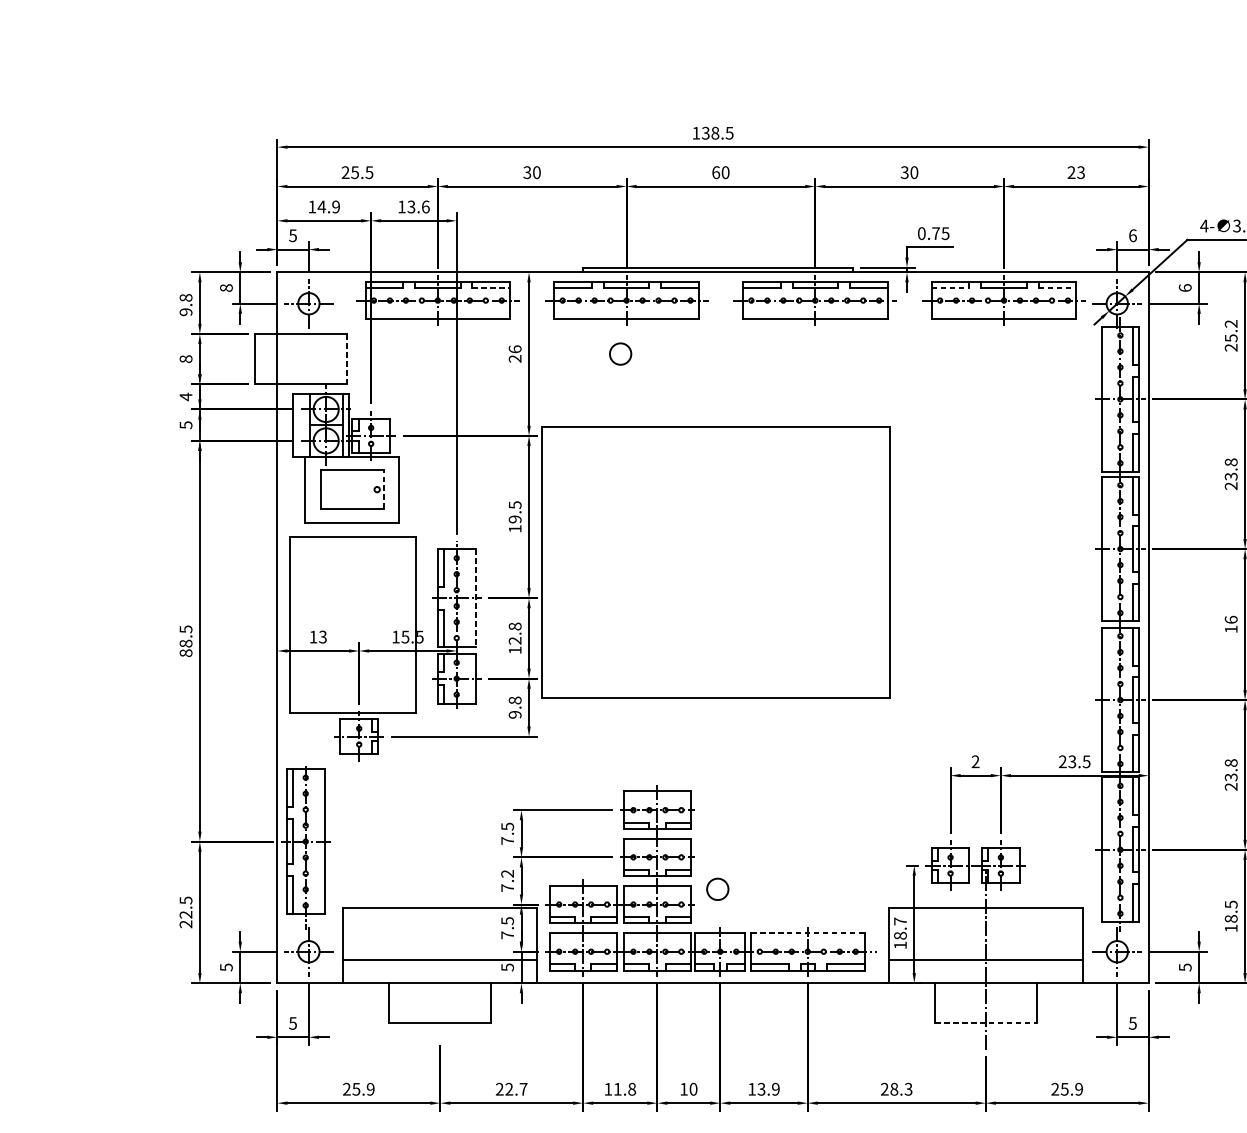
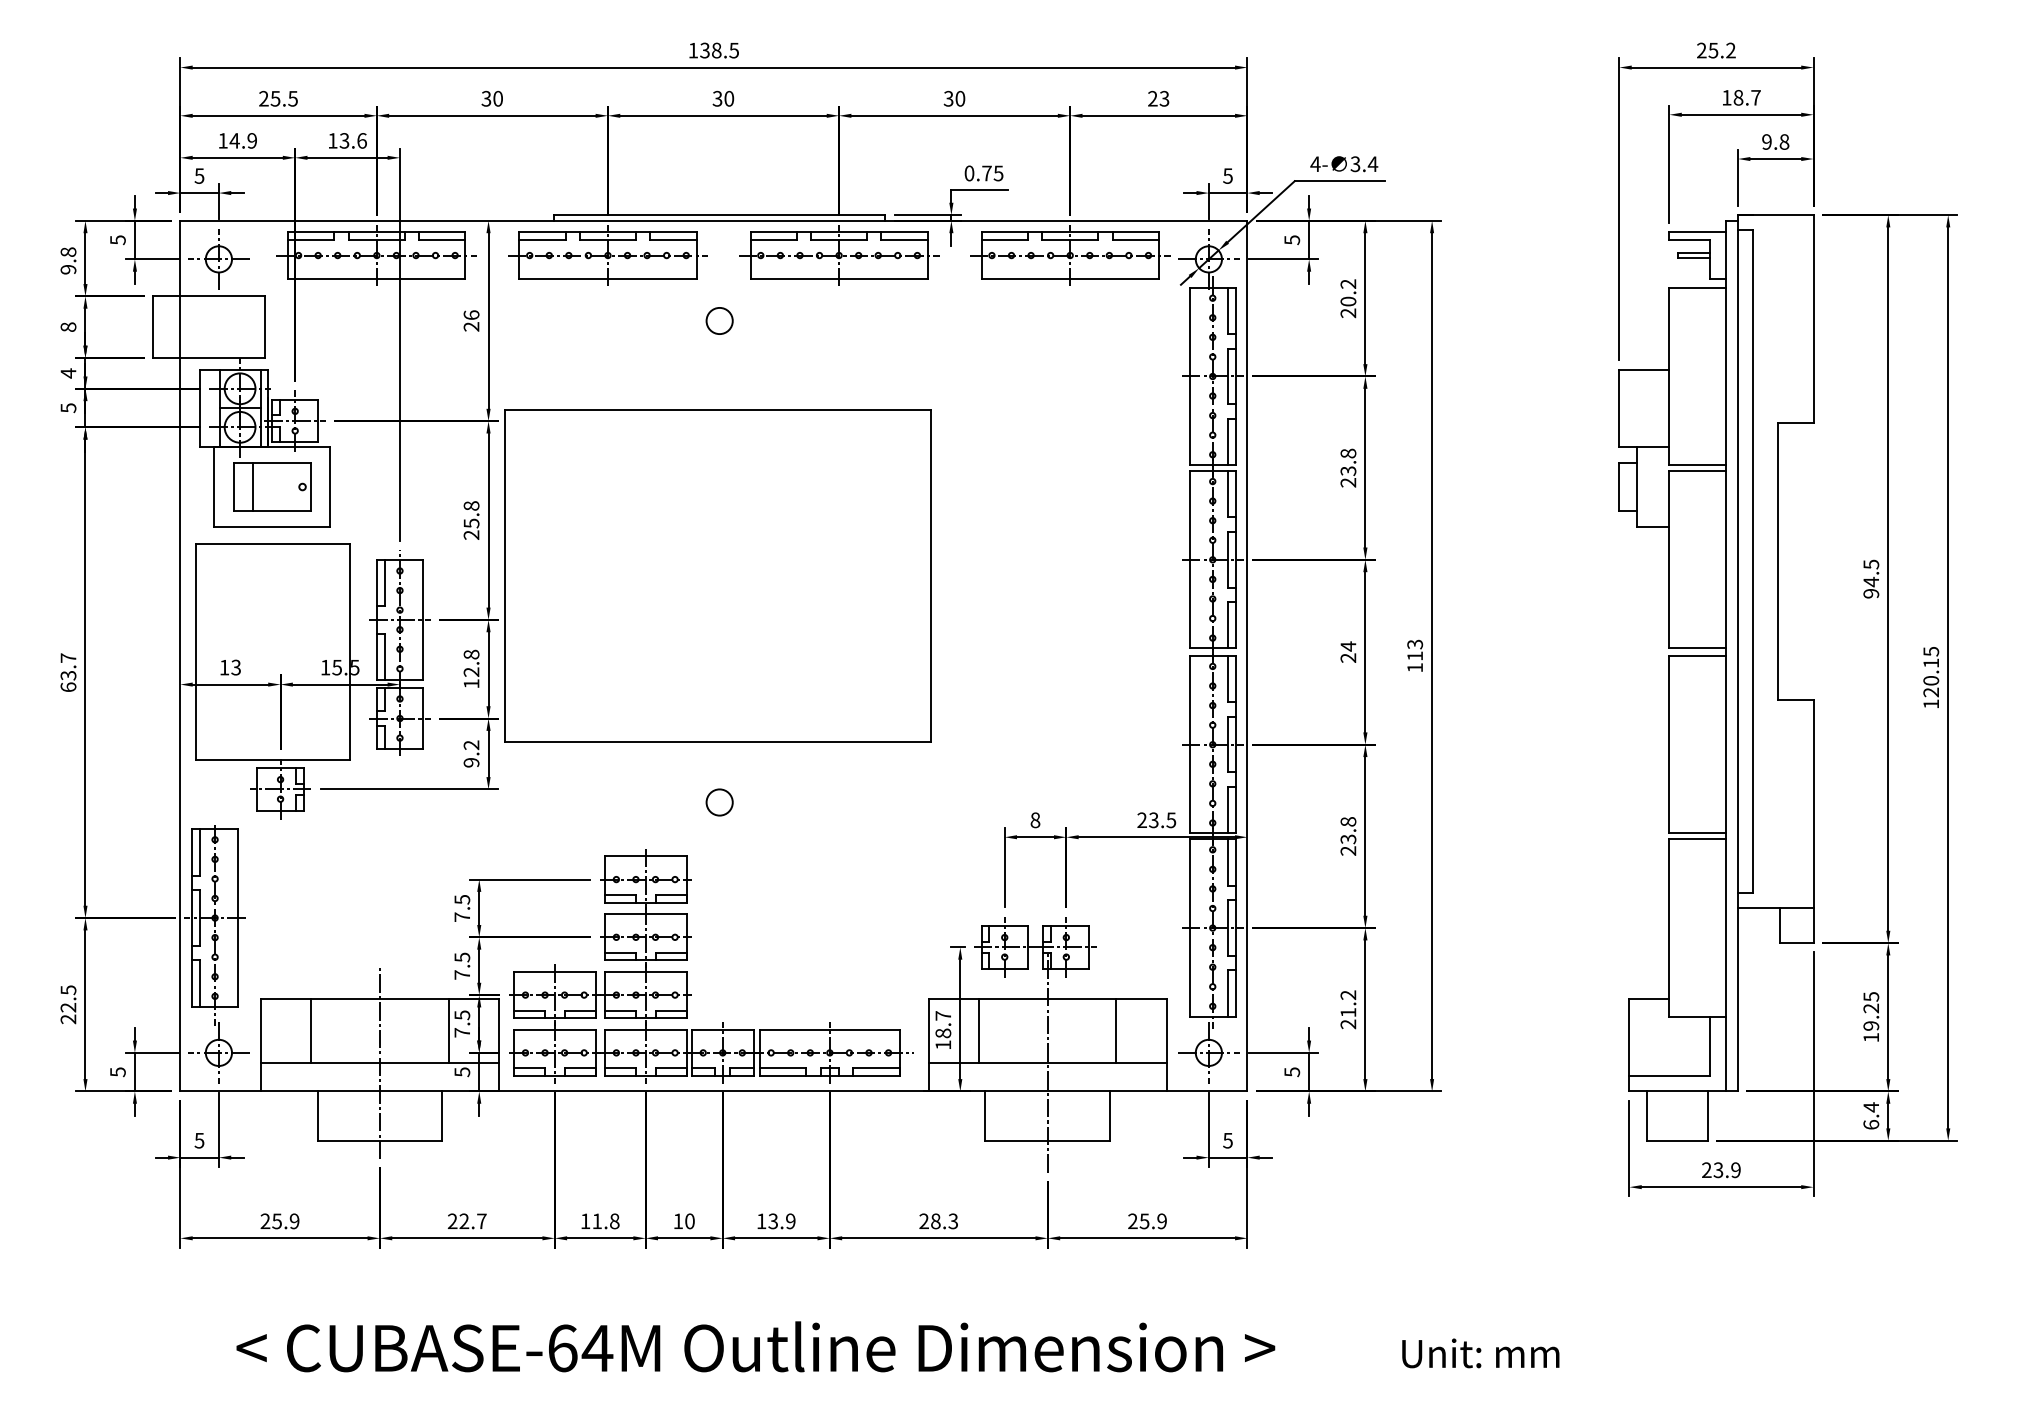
text: (716, 172) -> (717, 98), 60 -> 30
text: (1132, 235) -> (1227, 175), 6 -> 5
text: (226, 288) -> (117, 240), 8 -> 5
line: (491, 288) -> (442, 240), dashed -> solid
line: (951, 288) -> (1005, 240), dashed -> solid
line: (1058, 288) -> (1136, 240), dashed -> solid
text: (1185, 288) -> (1292, 240), 6 -> 5
text: (1231, 338) -> (1348, 301), 25.2 -> 20.2
circle: (620, 353) -> (719, 320), moved
line: (346, 359) -> (265, 327), dashed -> solid
line: (336, 489) -> (252, 486), added
line: (383, 490) -> (310, 487), dashed -> solid
text: (515, 516) -> (471, 520), 19.5 -> 25.8
line: (475, 598) -> (423, 620), dashed -> solid
text: (1231, 623) -> (1348, 651), 16 -> 24
text: (186, 641) -> (68, 672), 88.5 -> 63.7
text: (515, 700) -> (471, 745), 9.8 -> 9.2
text: (975, 761) -> (1035, 820), 2 -> 8
text: (507, 873) -> (462, 957), 7.2 -> 7.5
circle: (717, 889) -> (719, 802), moved
text: (1231, 916) -> (1348, 1009), 18.5 -> 21.2
line: (807, 932) -> (829, 1029), dashed -> solid
line: (384, 933) -> (311, 1030), added
line: (496, 933) -> (448, 1030), added
line: (929, 933) -> (979, 1030), added
line: (1041, 933) -> (1116, 1030), added
line: (440, 960) -> (379, 1063), added
line: (986, 1023) -> (1048, 1140), dashed -> solid

